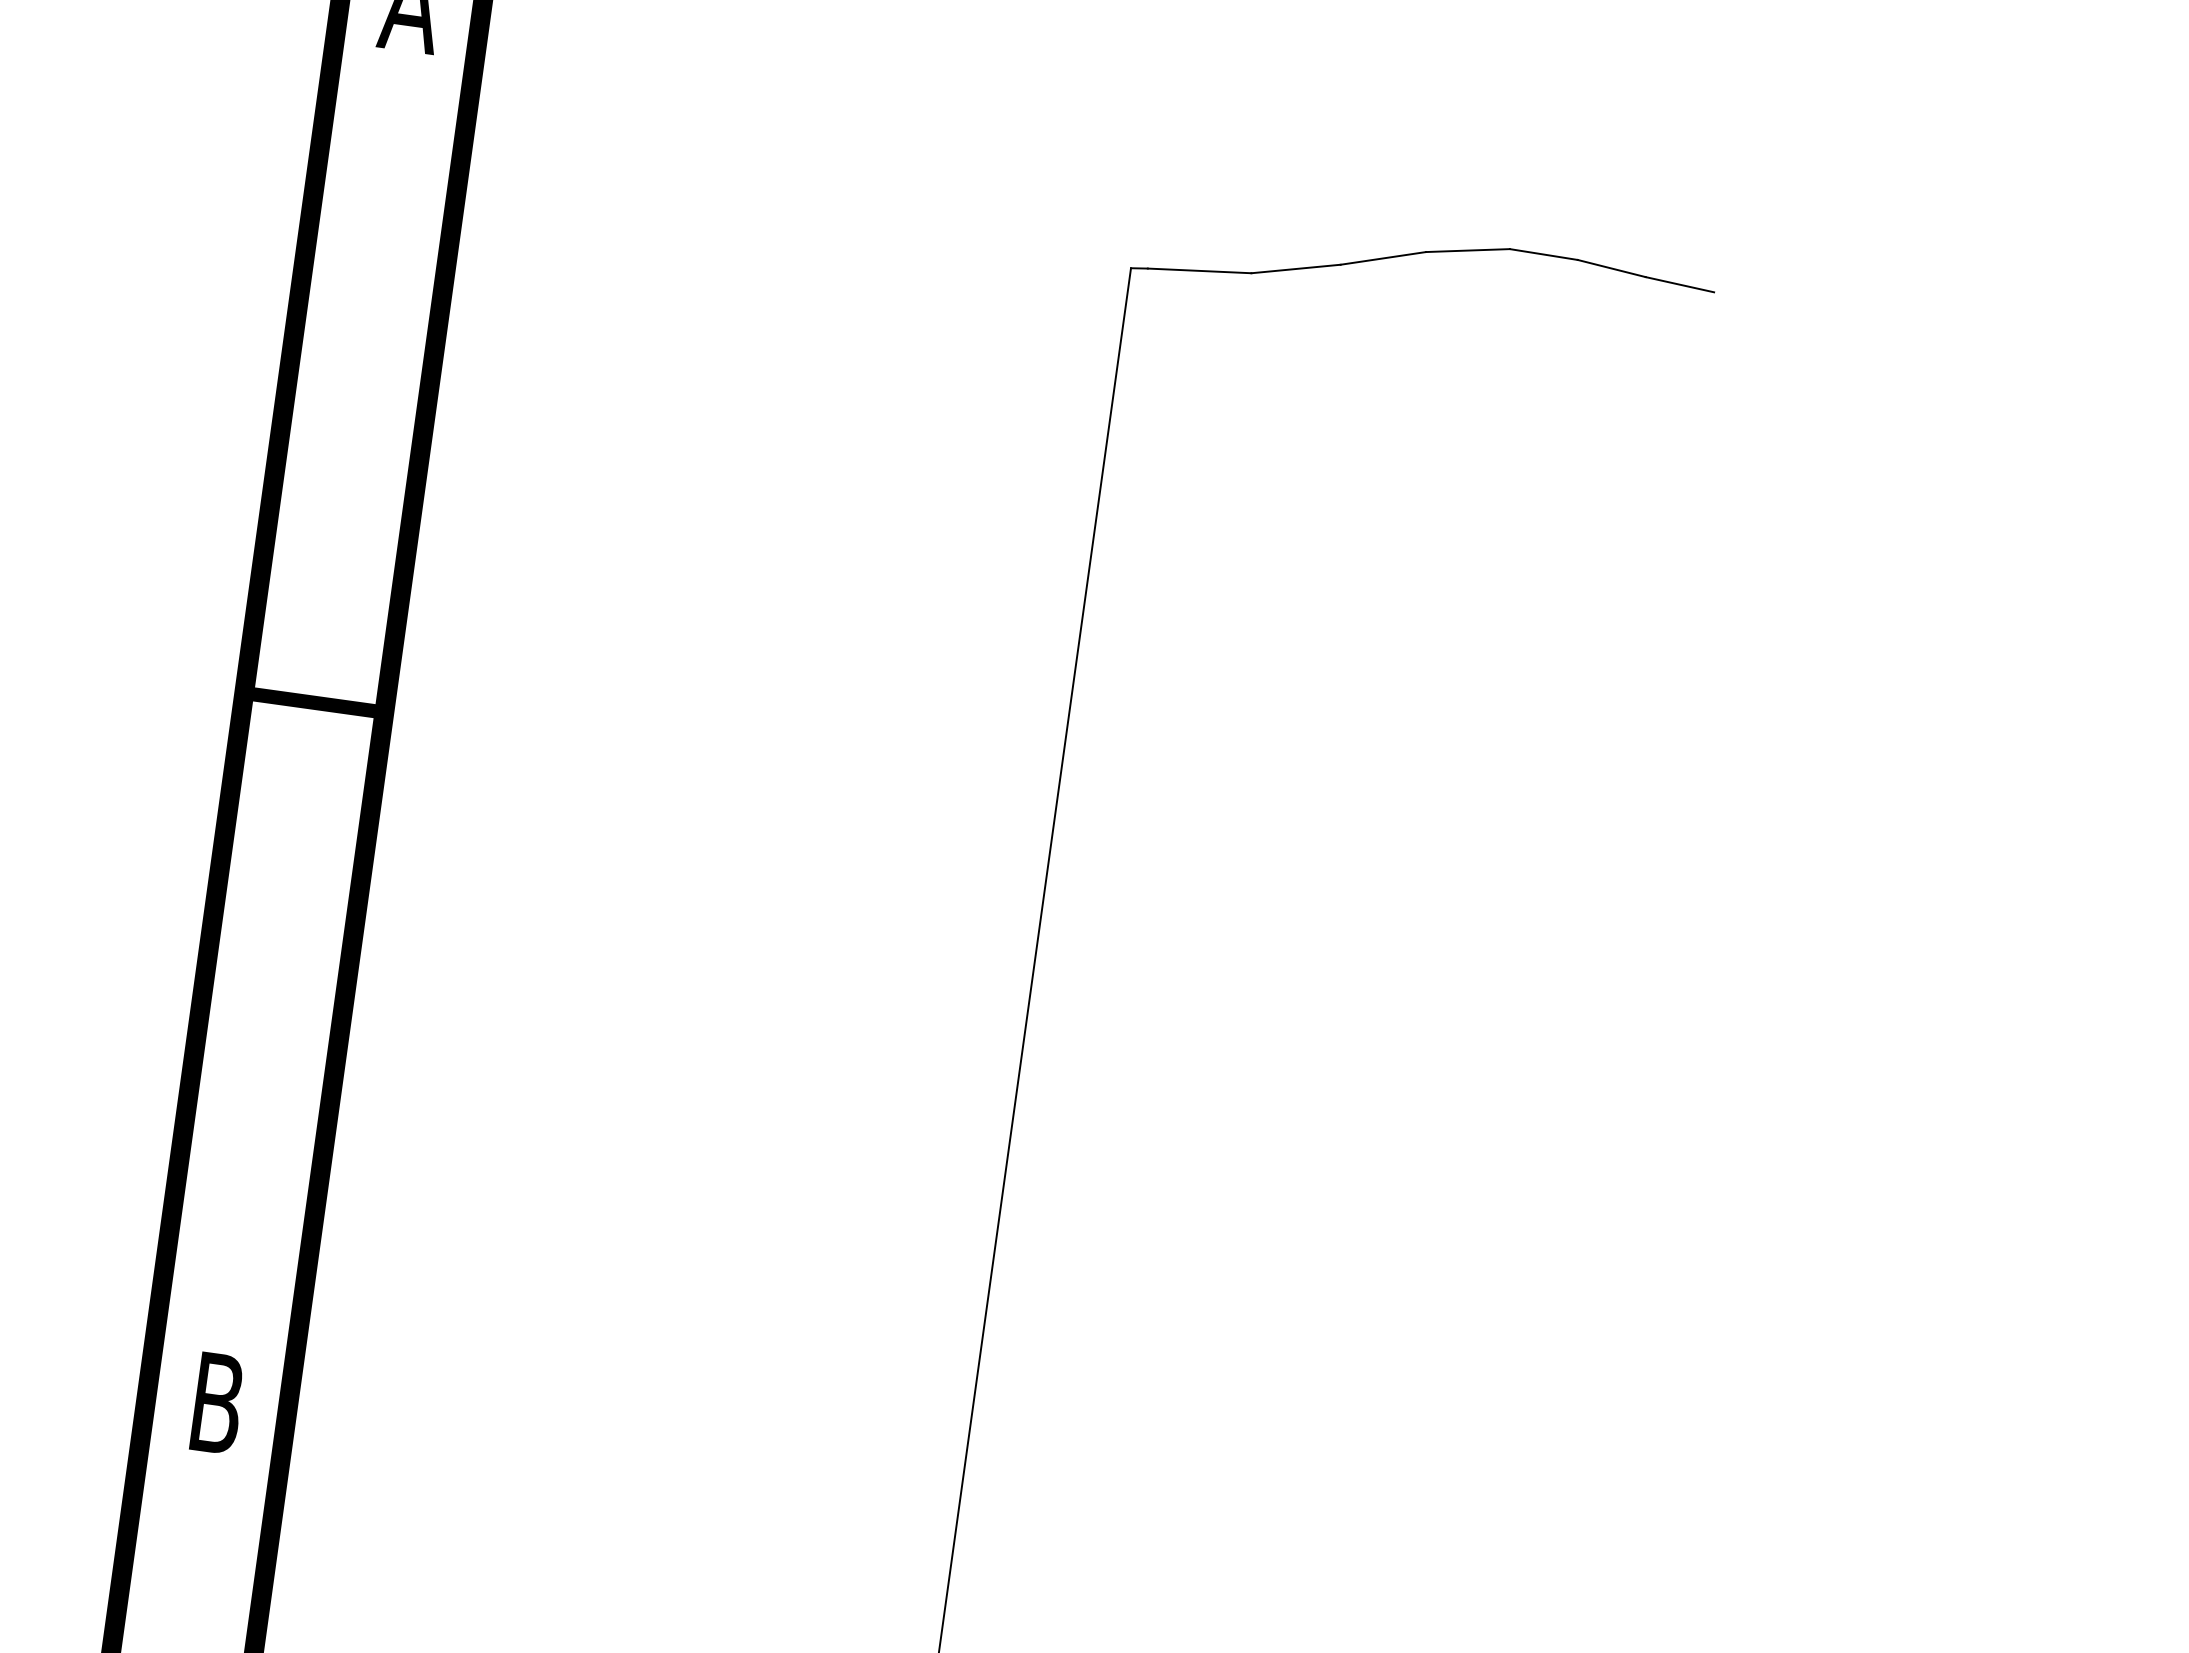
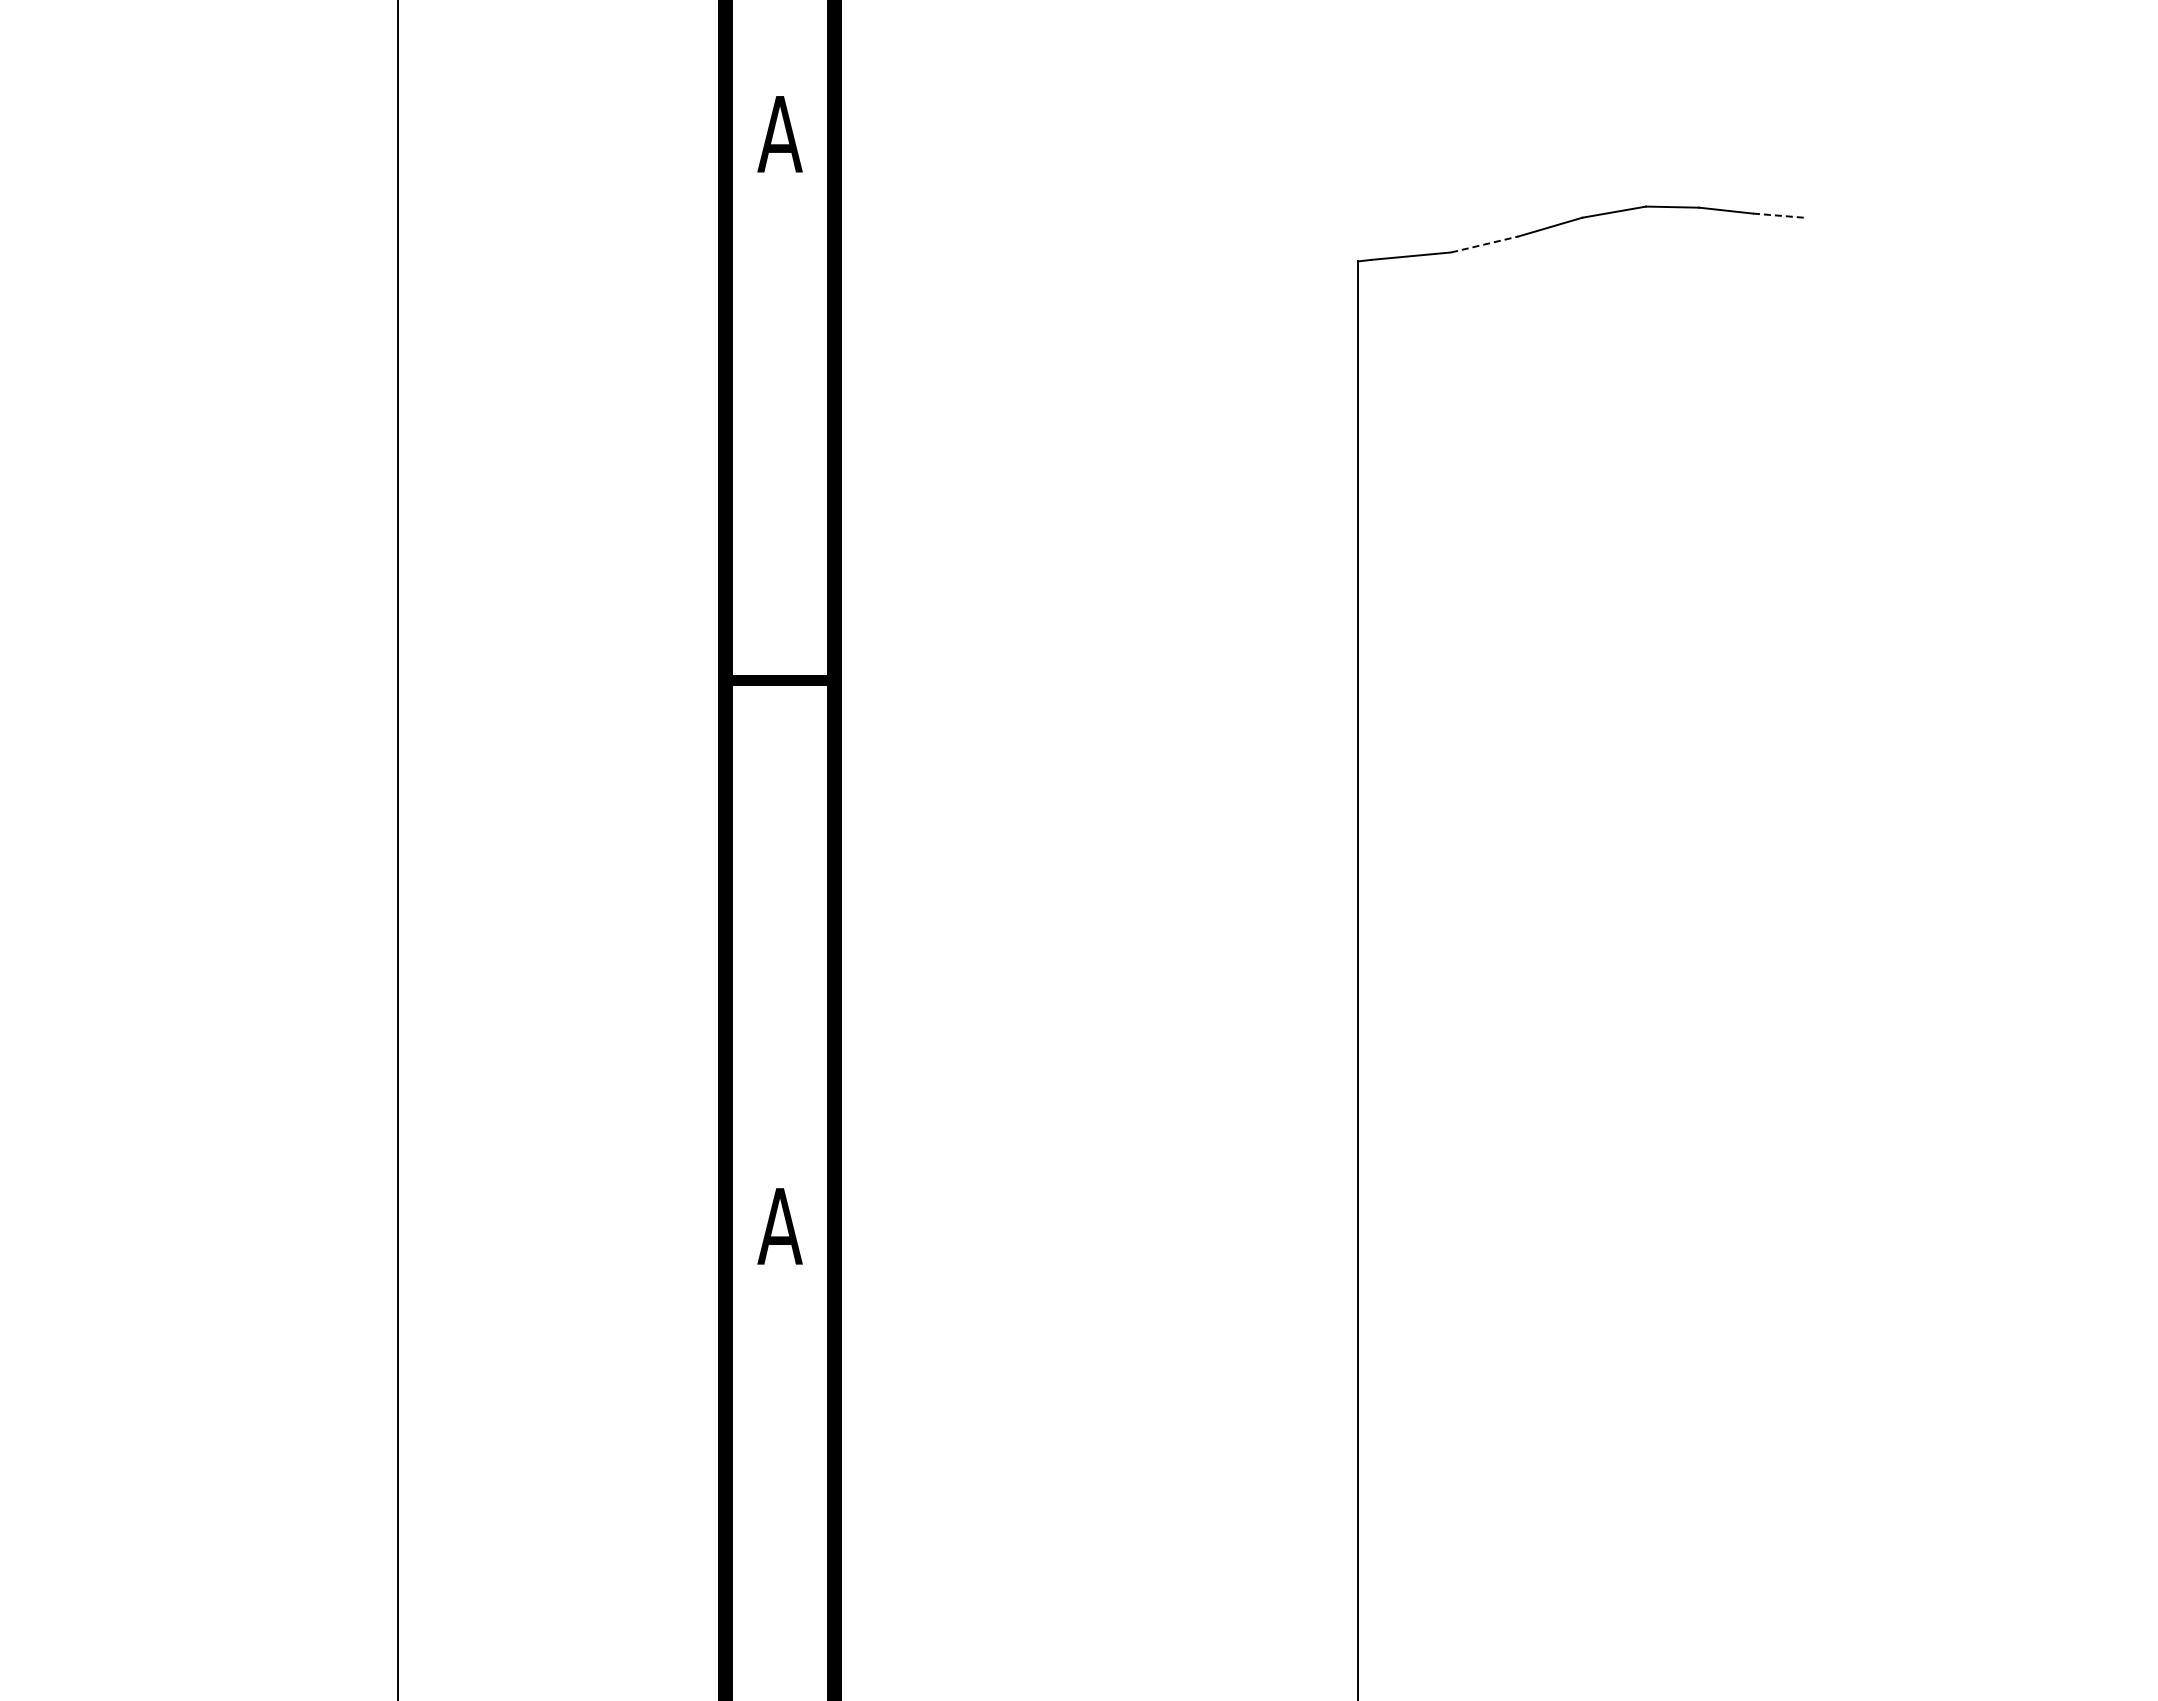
line: (1295, 268) -> (1484, 244), solid -> dashed
line: (1680, 284) -> (1780, 215), solid -> dashed
text: (216, 1403) -> (779, 1226), B -> A

